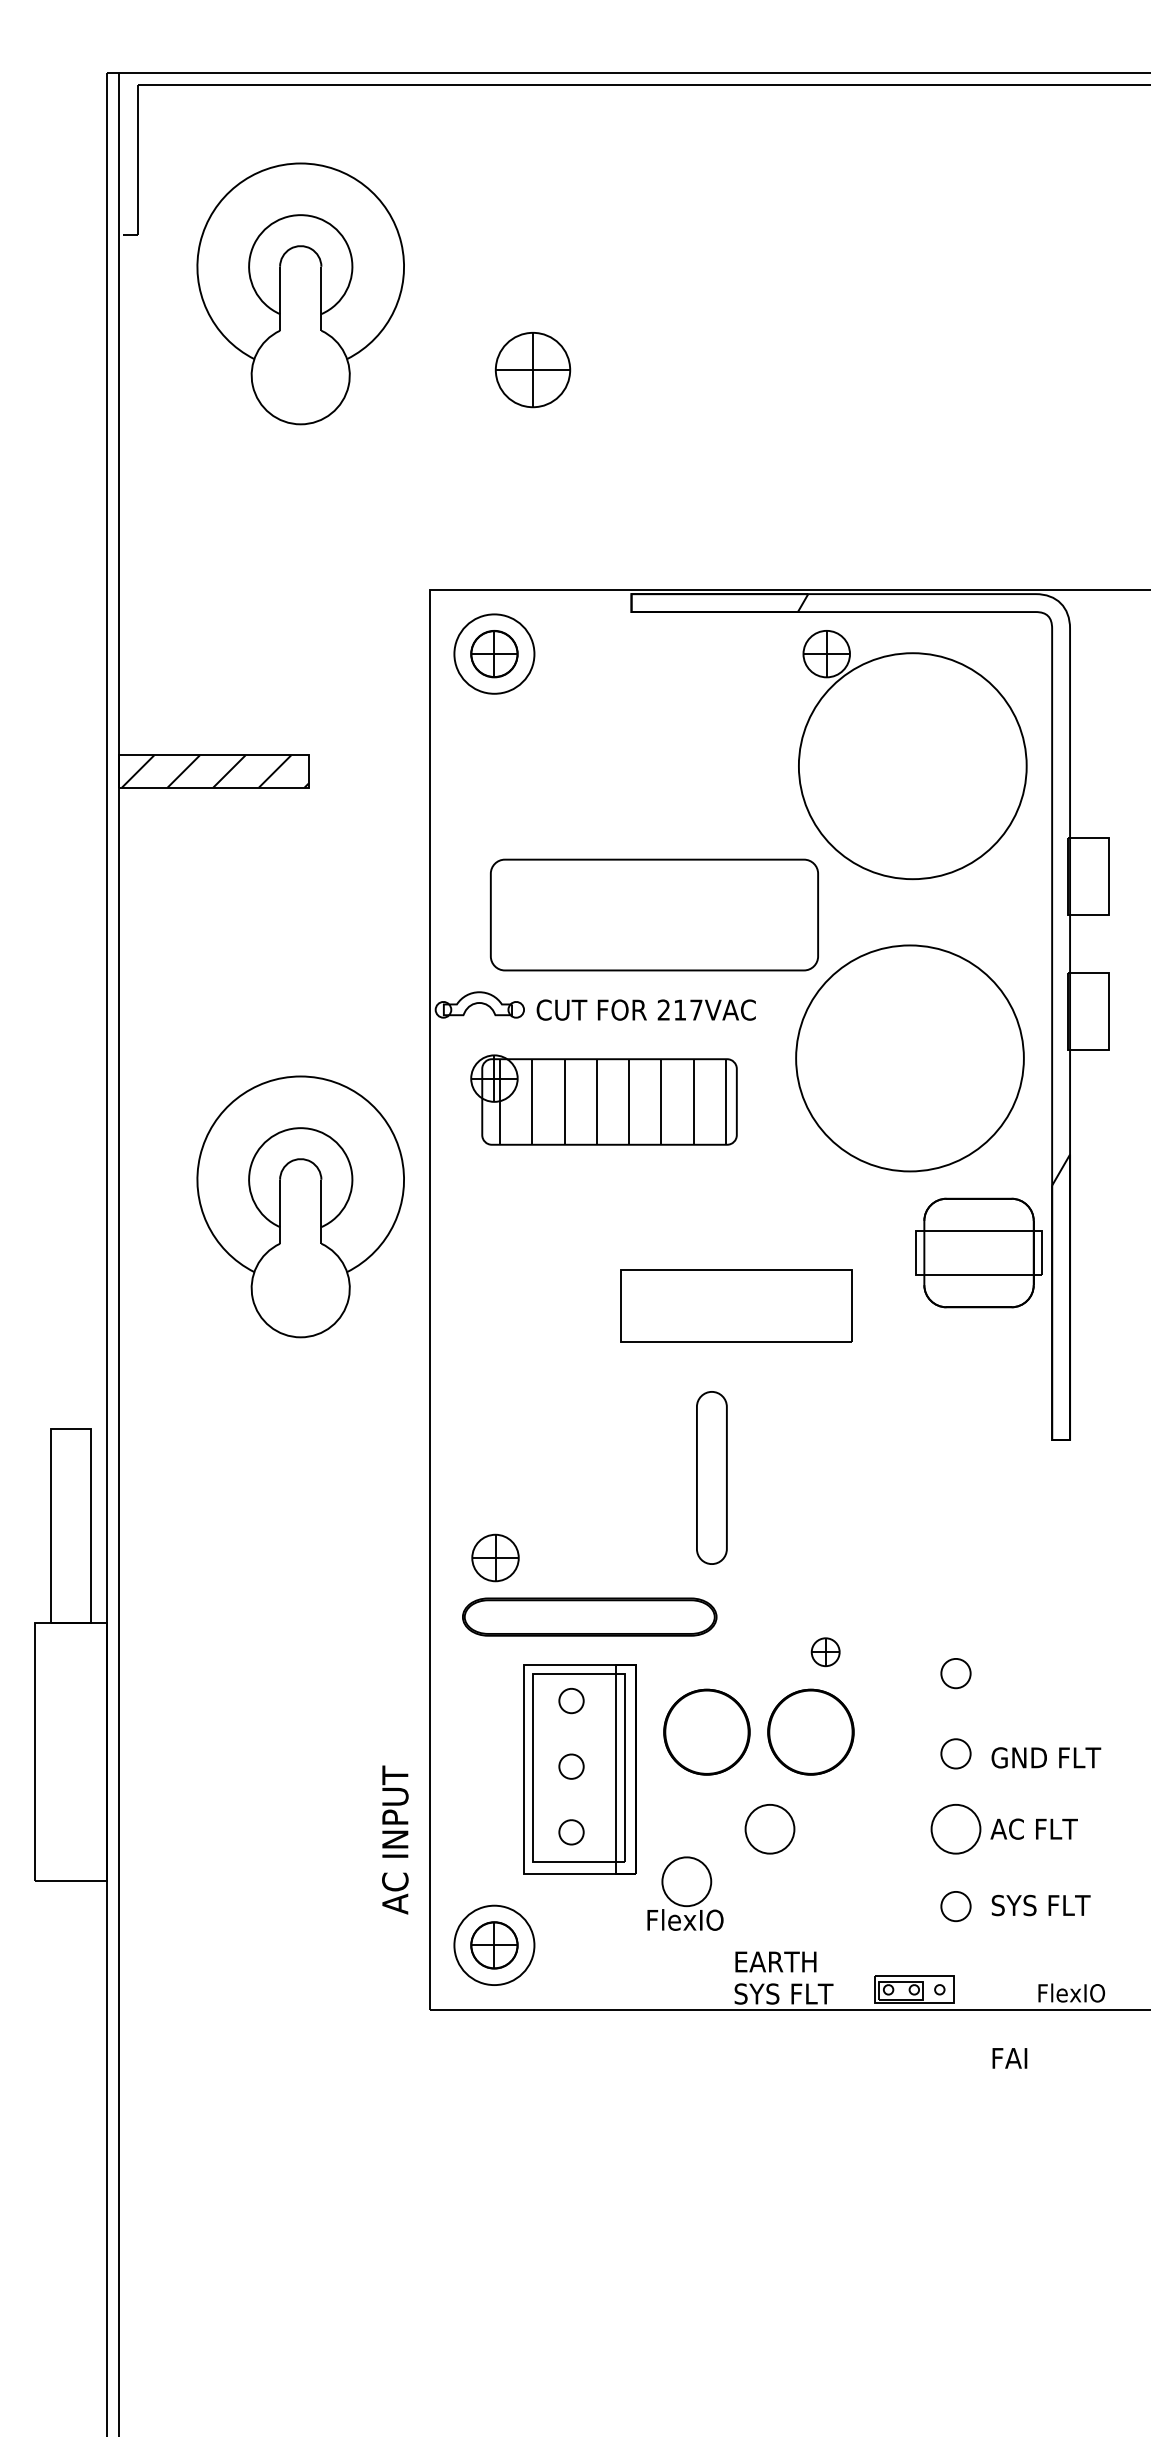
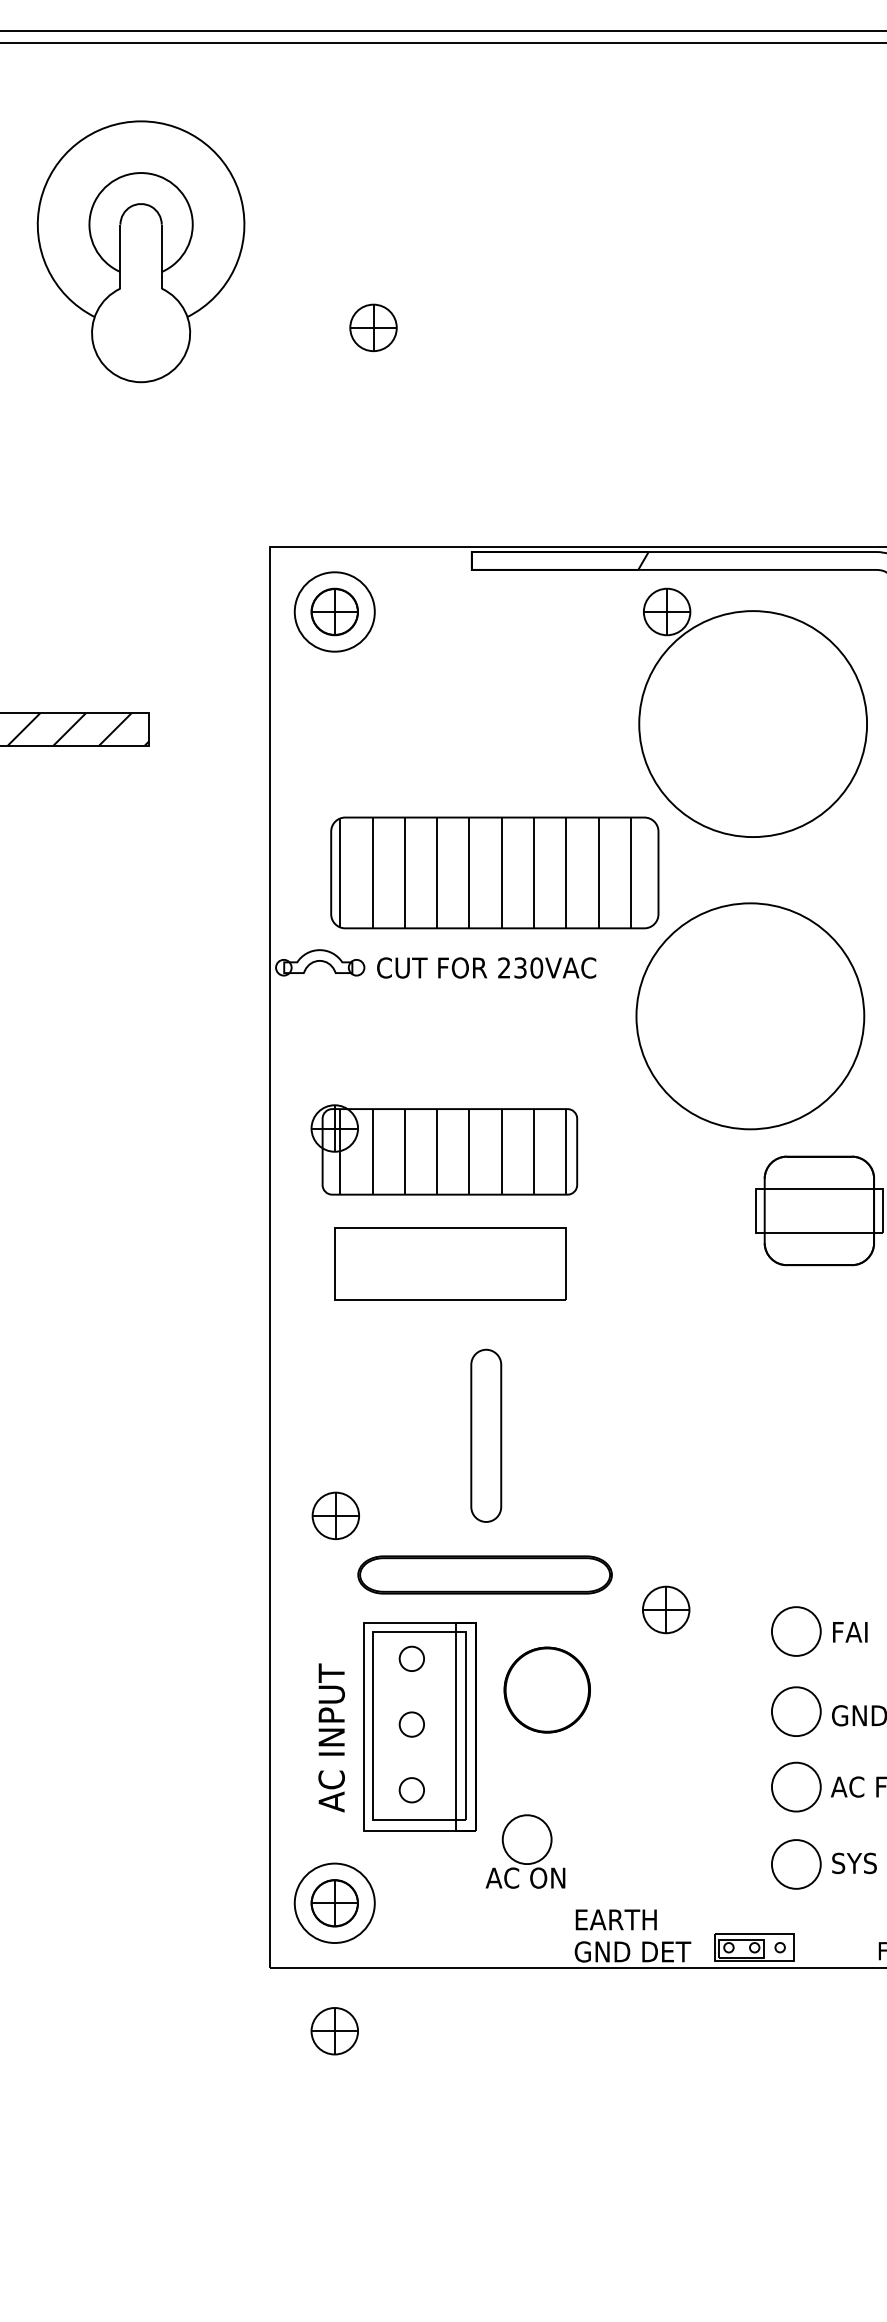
part: (533, 369) -> (373, 327), size x0.62
hatch: (644, 914) -> (484, 872), added
text: (688, 1009) -> (528, 967), 217VAC -> 230VAC
part: (603, 1099) -> (443, 1149), moved
part: (300, 1206) -> (140, 1164), removed
part: (736, 1305) -> (450, 1263), moved
part: (711, 1477) -> (485, 1435), moved
part: (589, 1616) -> (484, 1574), moved
part: (825, 1652) -> (665, 1610), size x1.67
part: (955, 1673) -> (795, 1631), size x1.67
part: (810, 1731) -> (650, 1689), removed
part: (955, 1753) -> (795, 1711), size x1.67
part: (769, 1829) -> (609, 1787), removed
text: (395, 1839) -> (331, 1737), moved
part: (955, 1906) -> (795, 1864), size x1.67
text: (684, 1919) -> (524, 1877), FlexIO -> AC ON
text: (792, 1993) -> (632, 1951), SYS FLT -> GND DET
text: (1009, 2058) -> (849, 1632), moved
part: (494, 2073) -> (334, 2031), added

